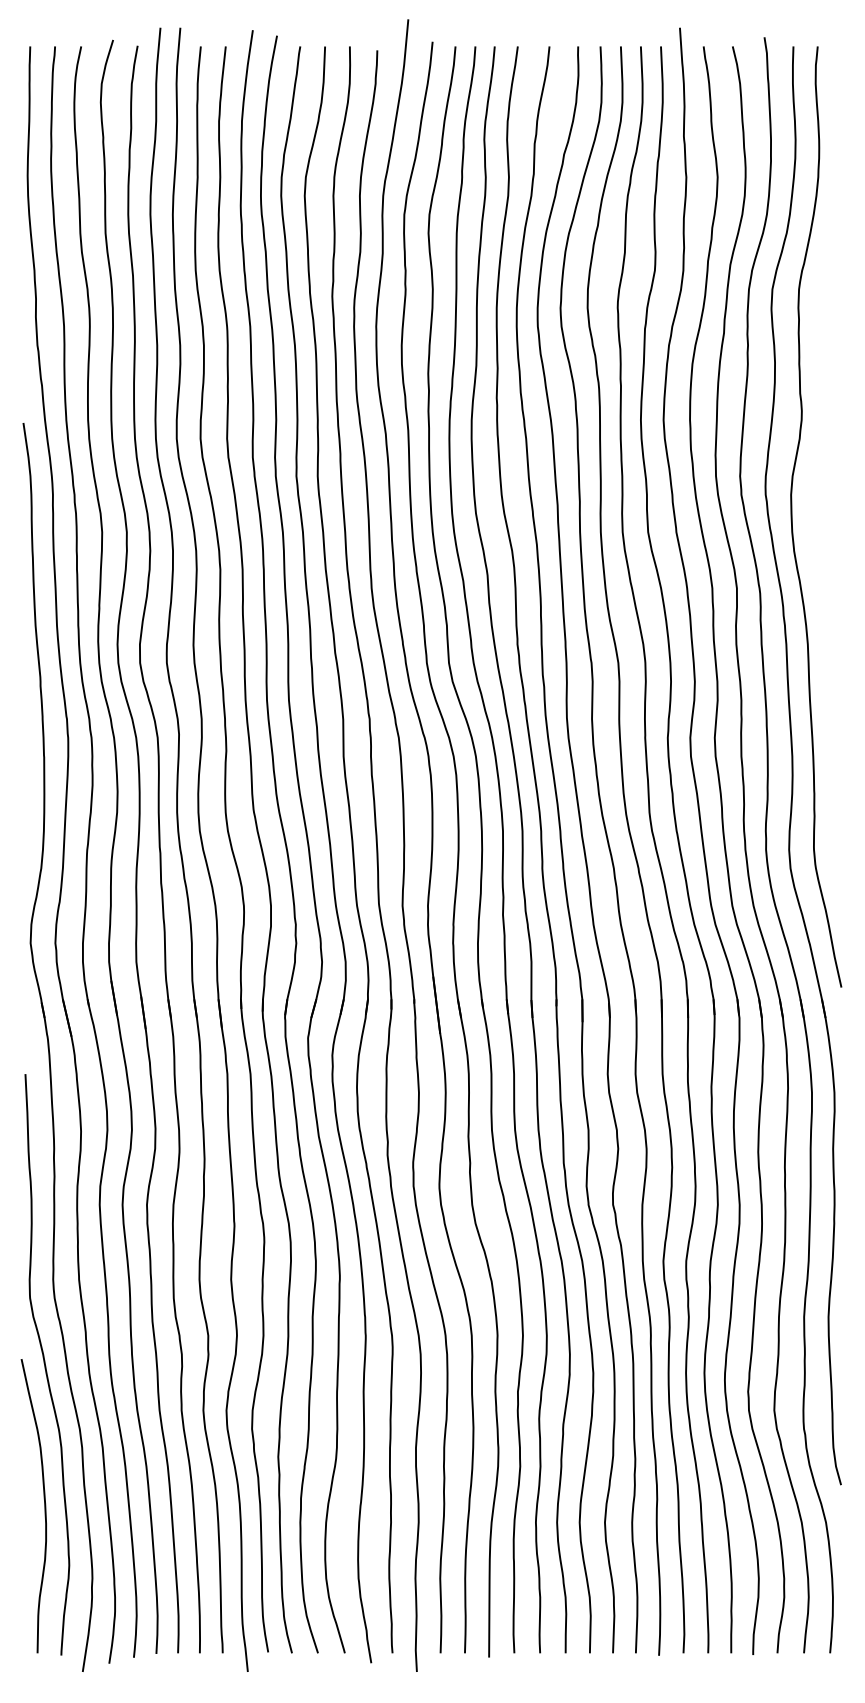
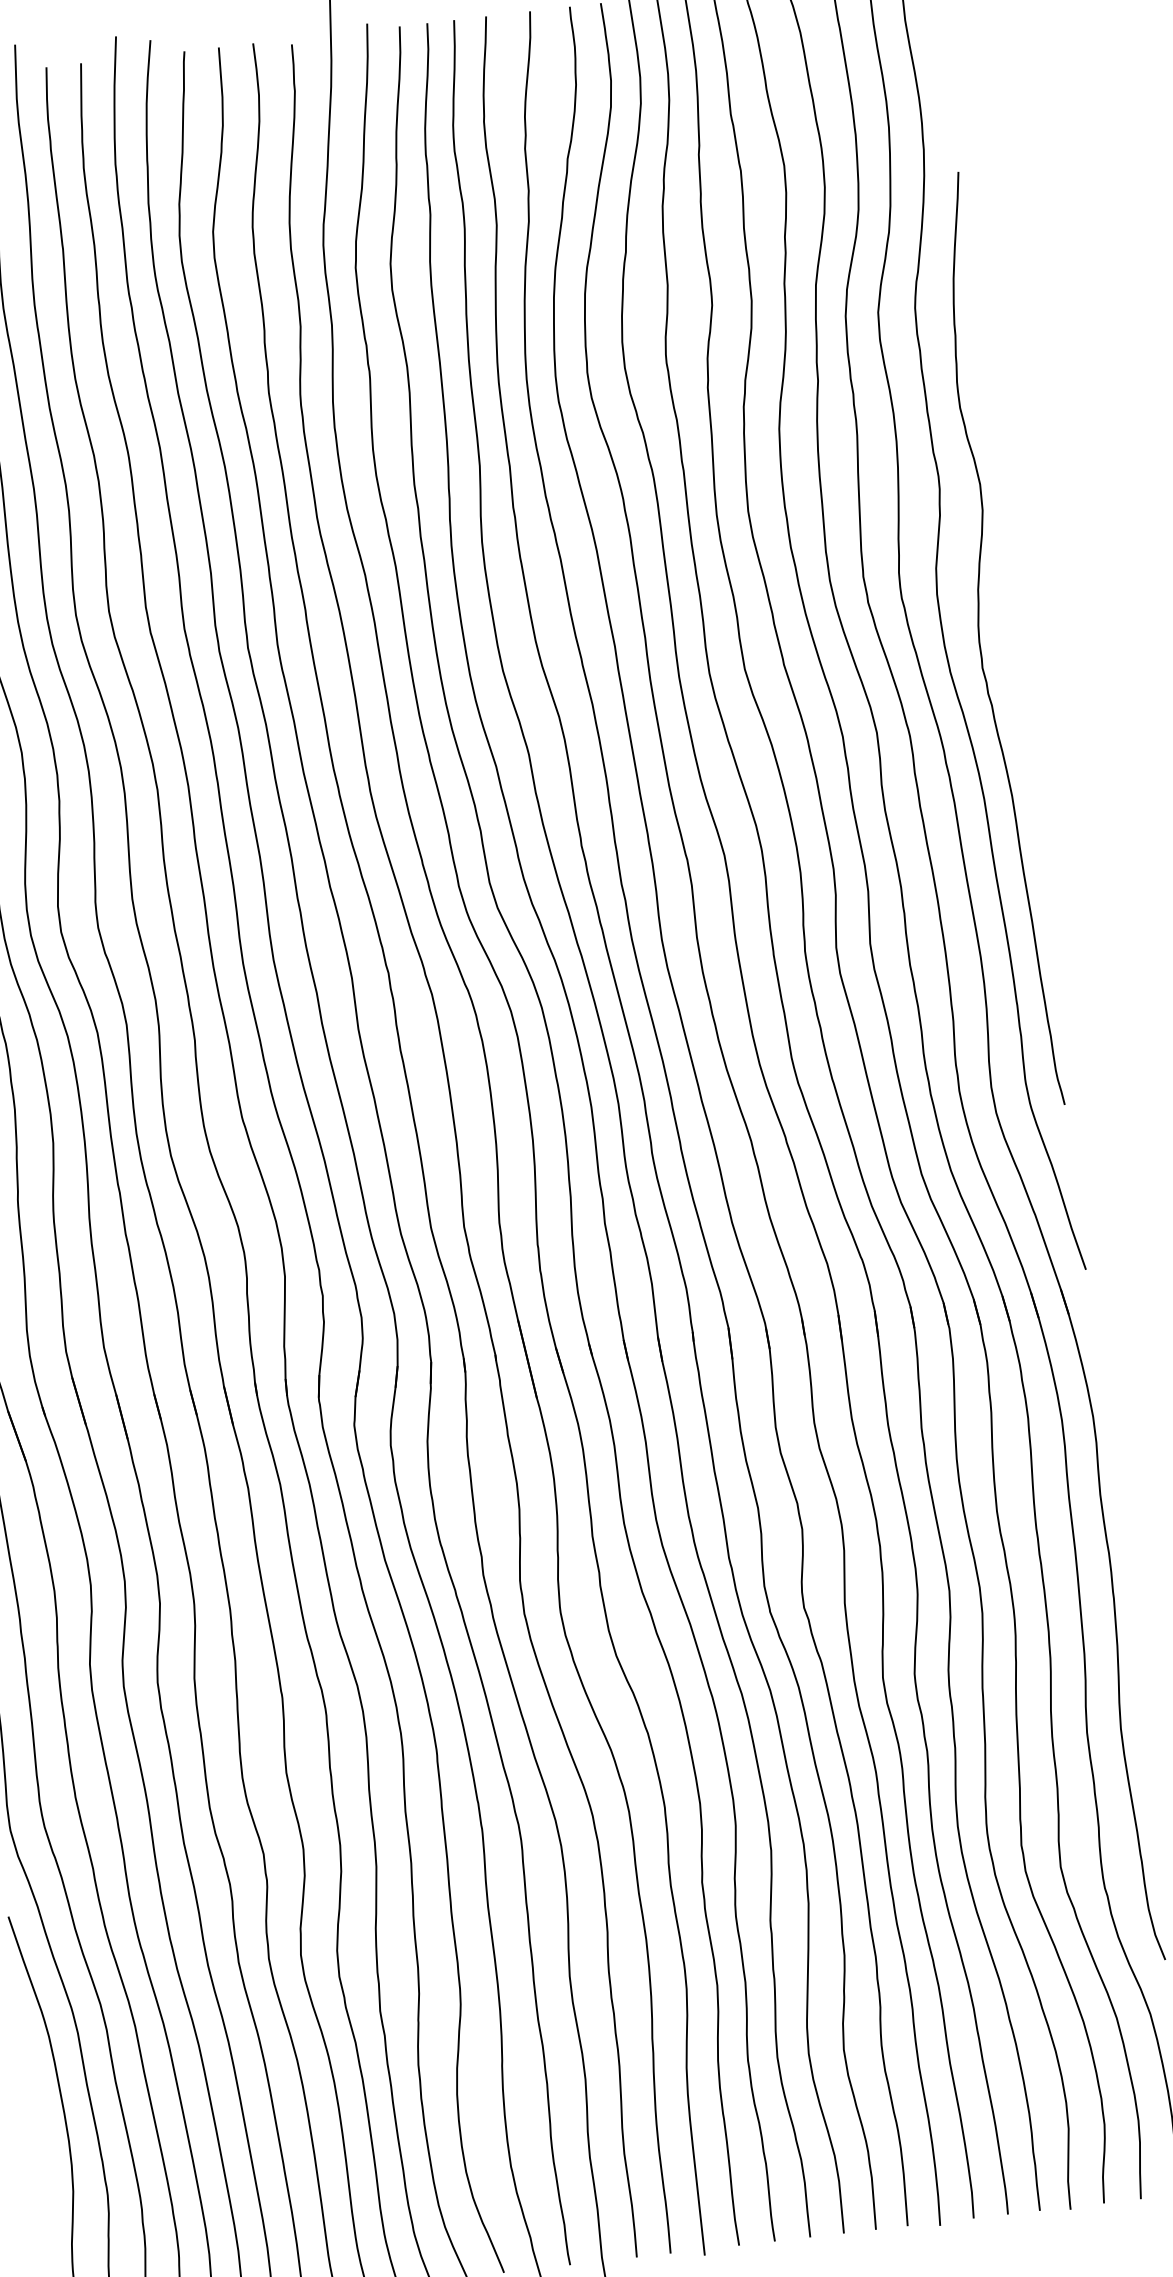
curve: (818, 531) -> (980, 640), added

